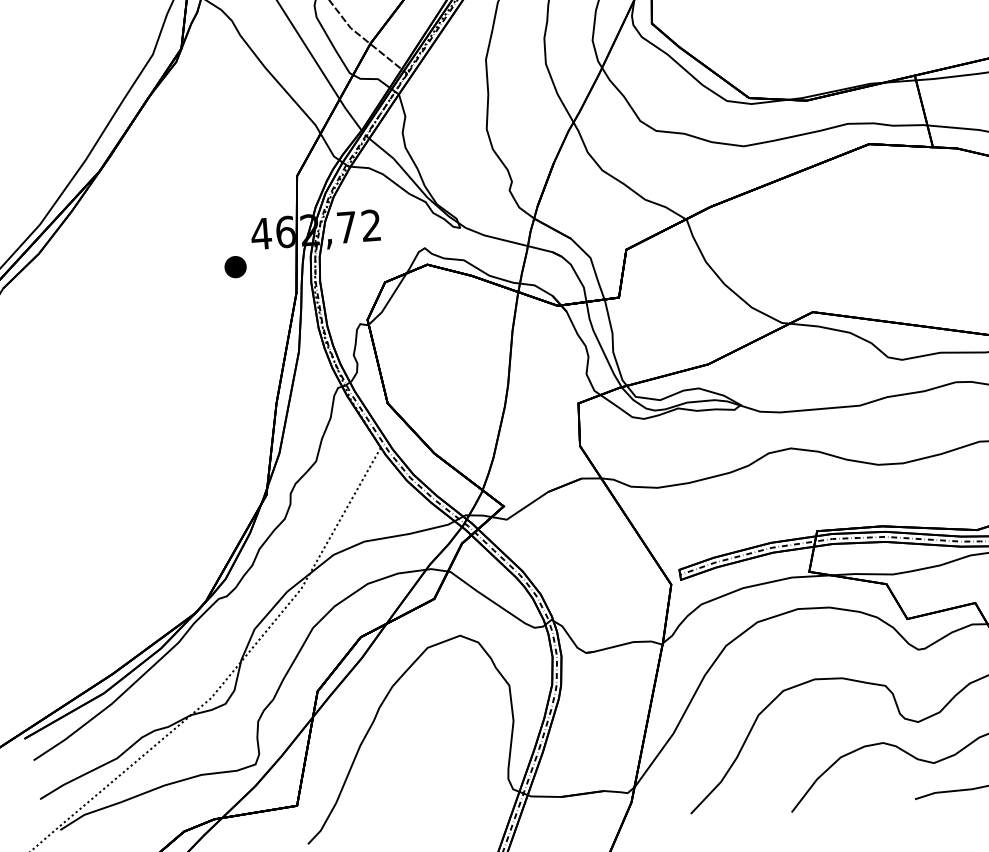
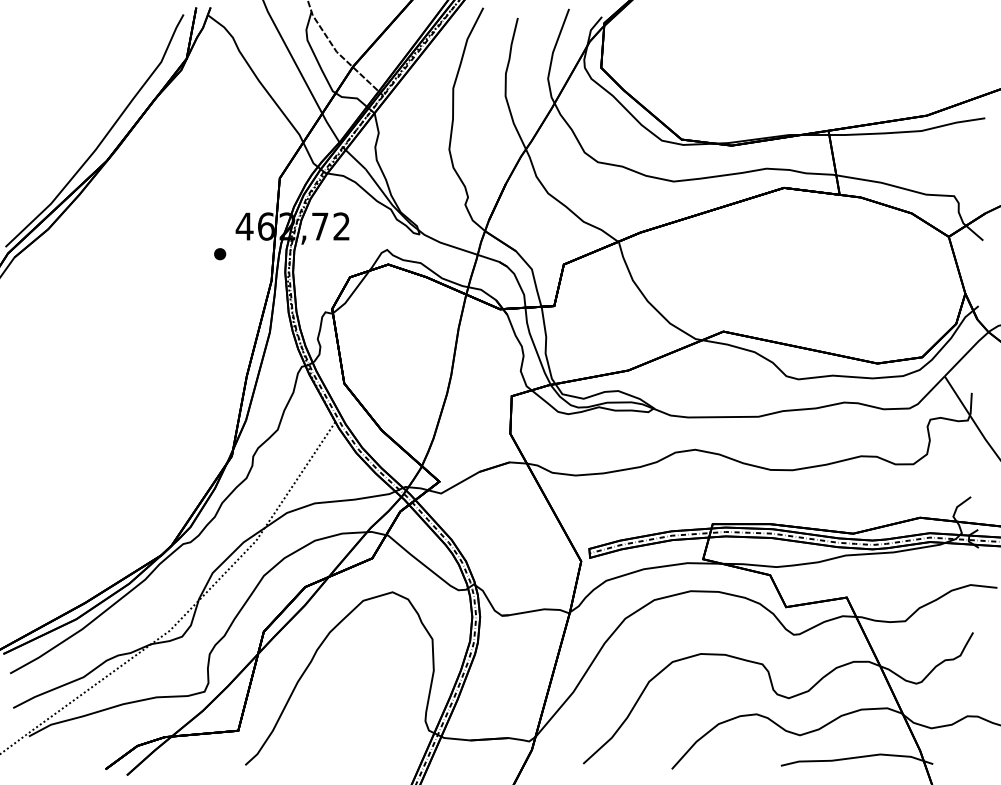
part: (236, 267) -> (220, 254), size x0.62

